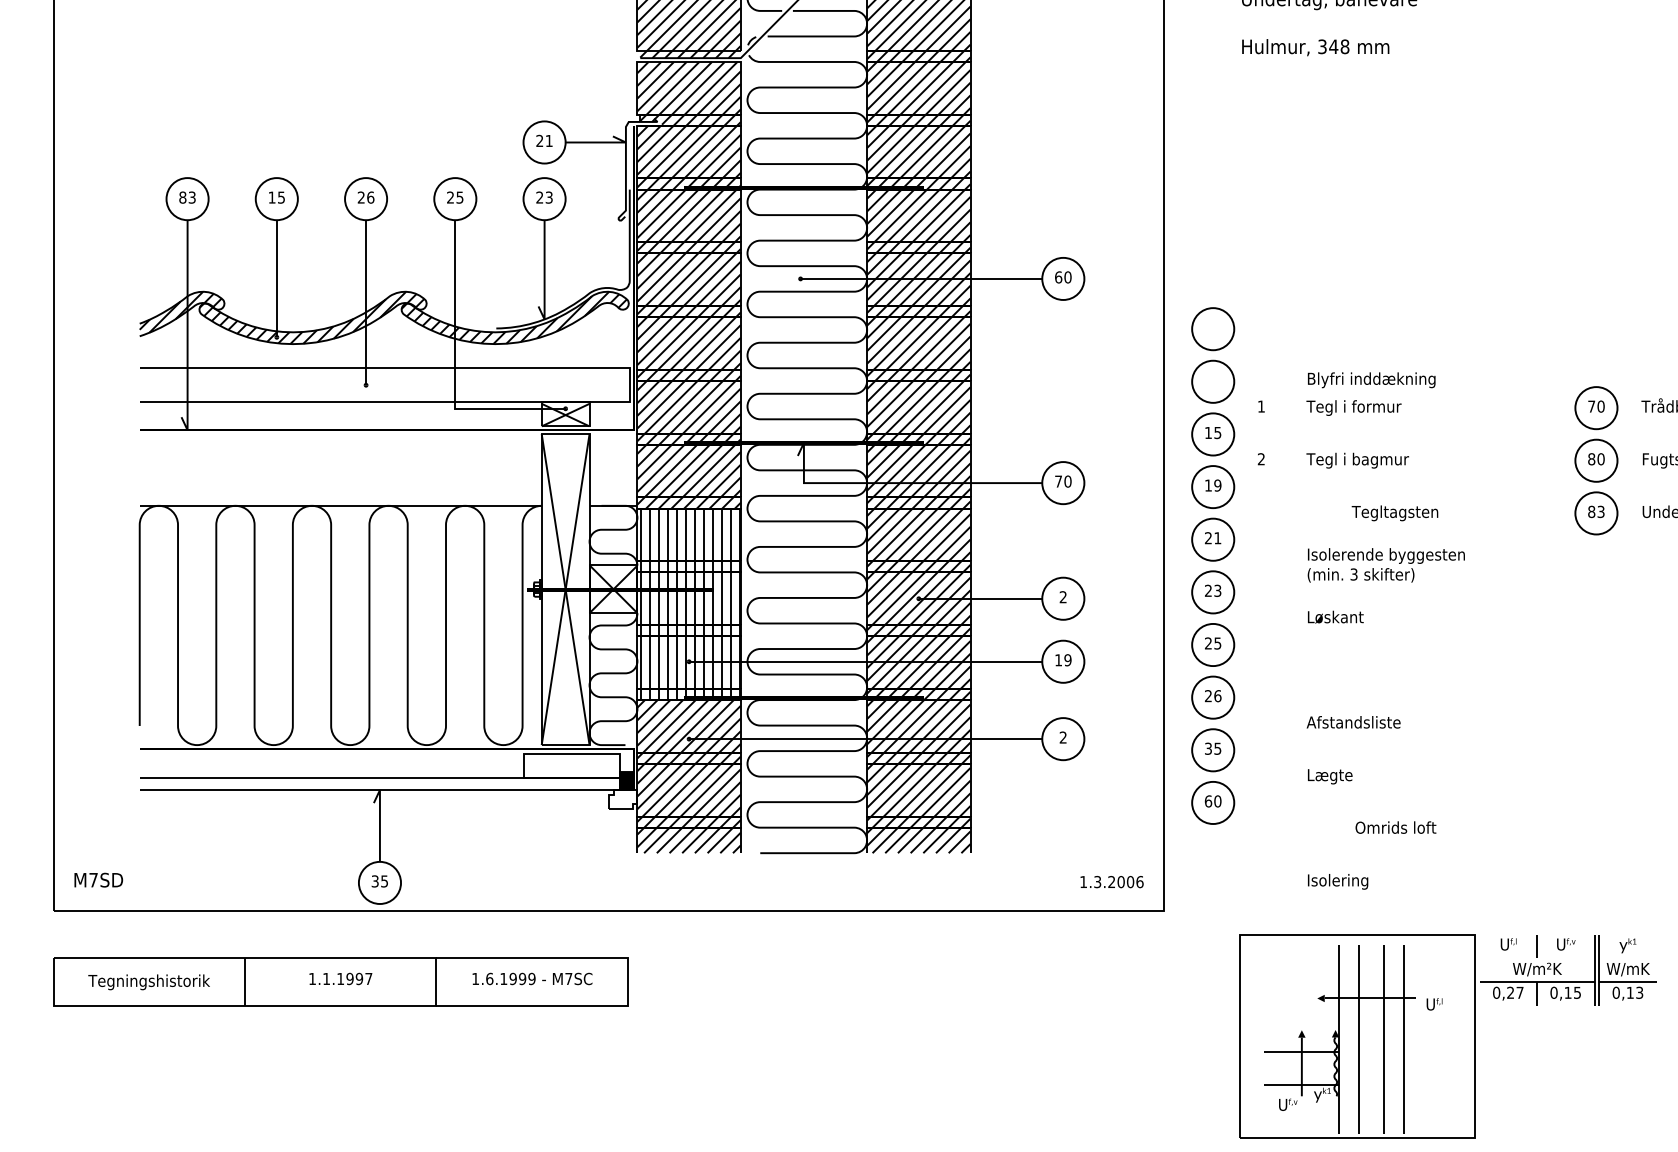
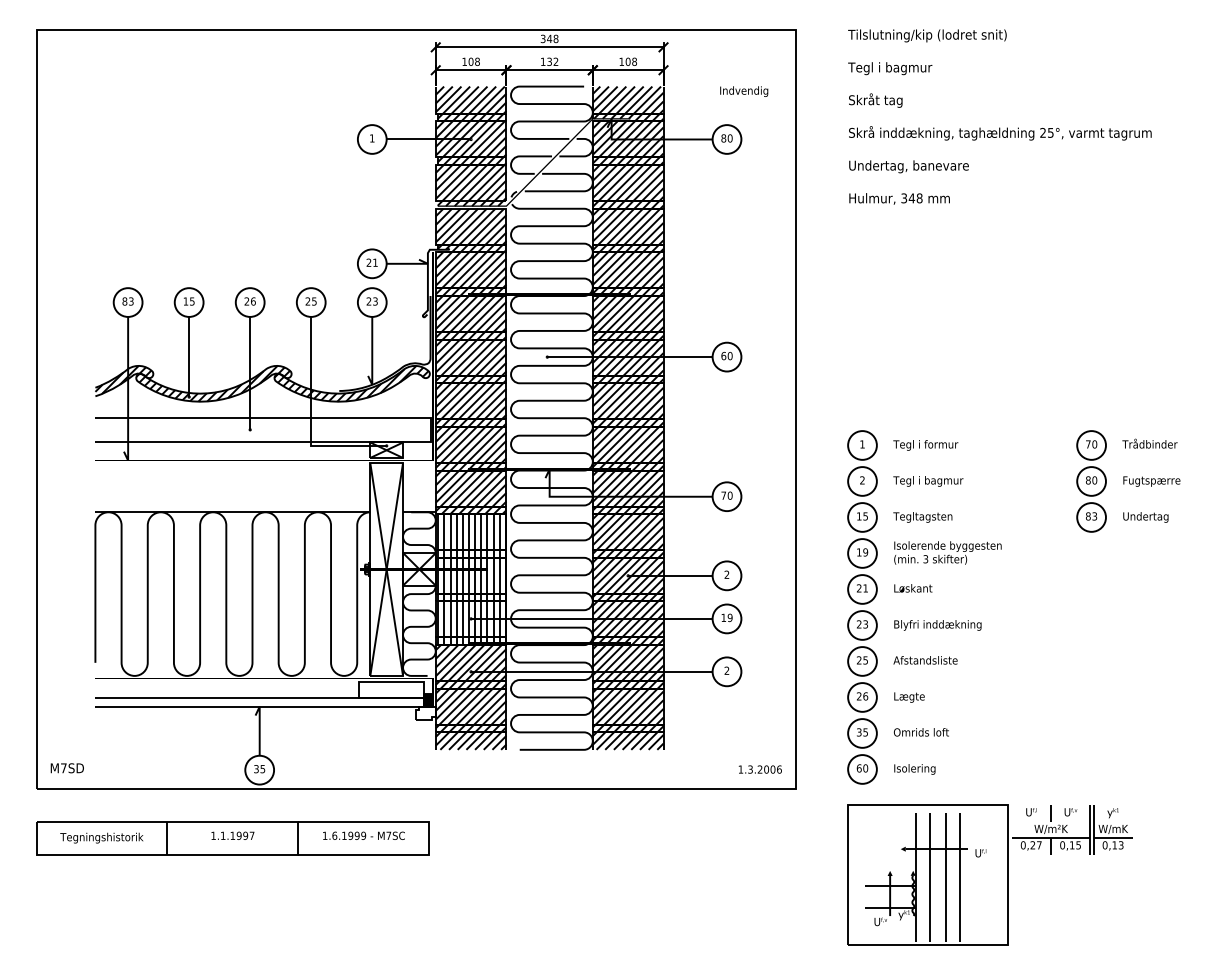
text: (1371, 380) -> (937, 625), moved
text: (1394, 513) -> (922, 517), moved
part: (1213, 566) -> (862, 607), moved
text: (1394, 827) -> (920, 732), moved

